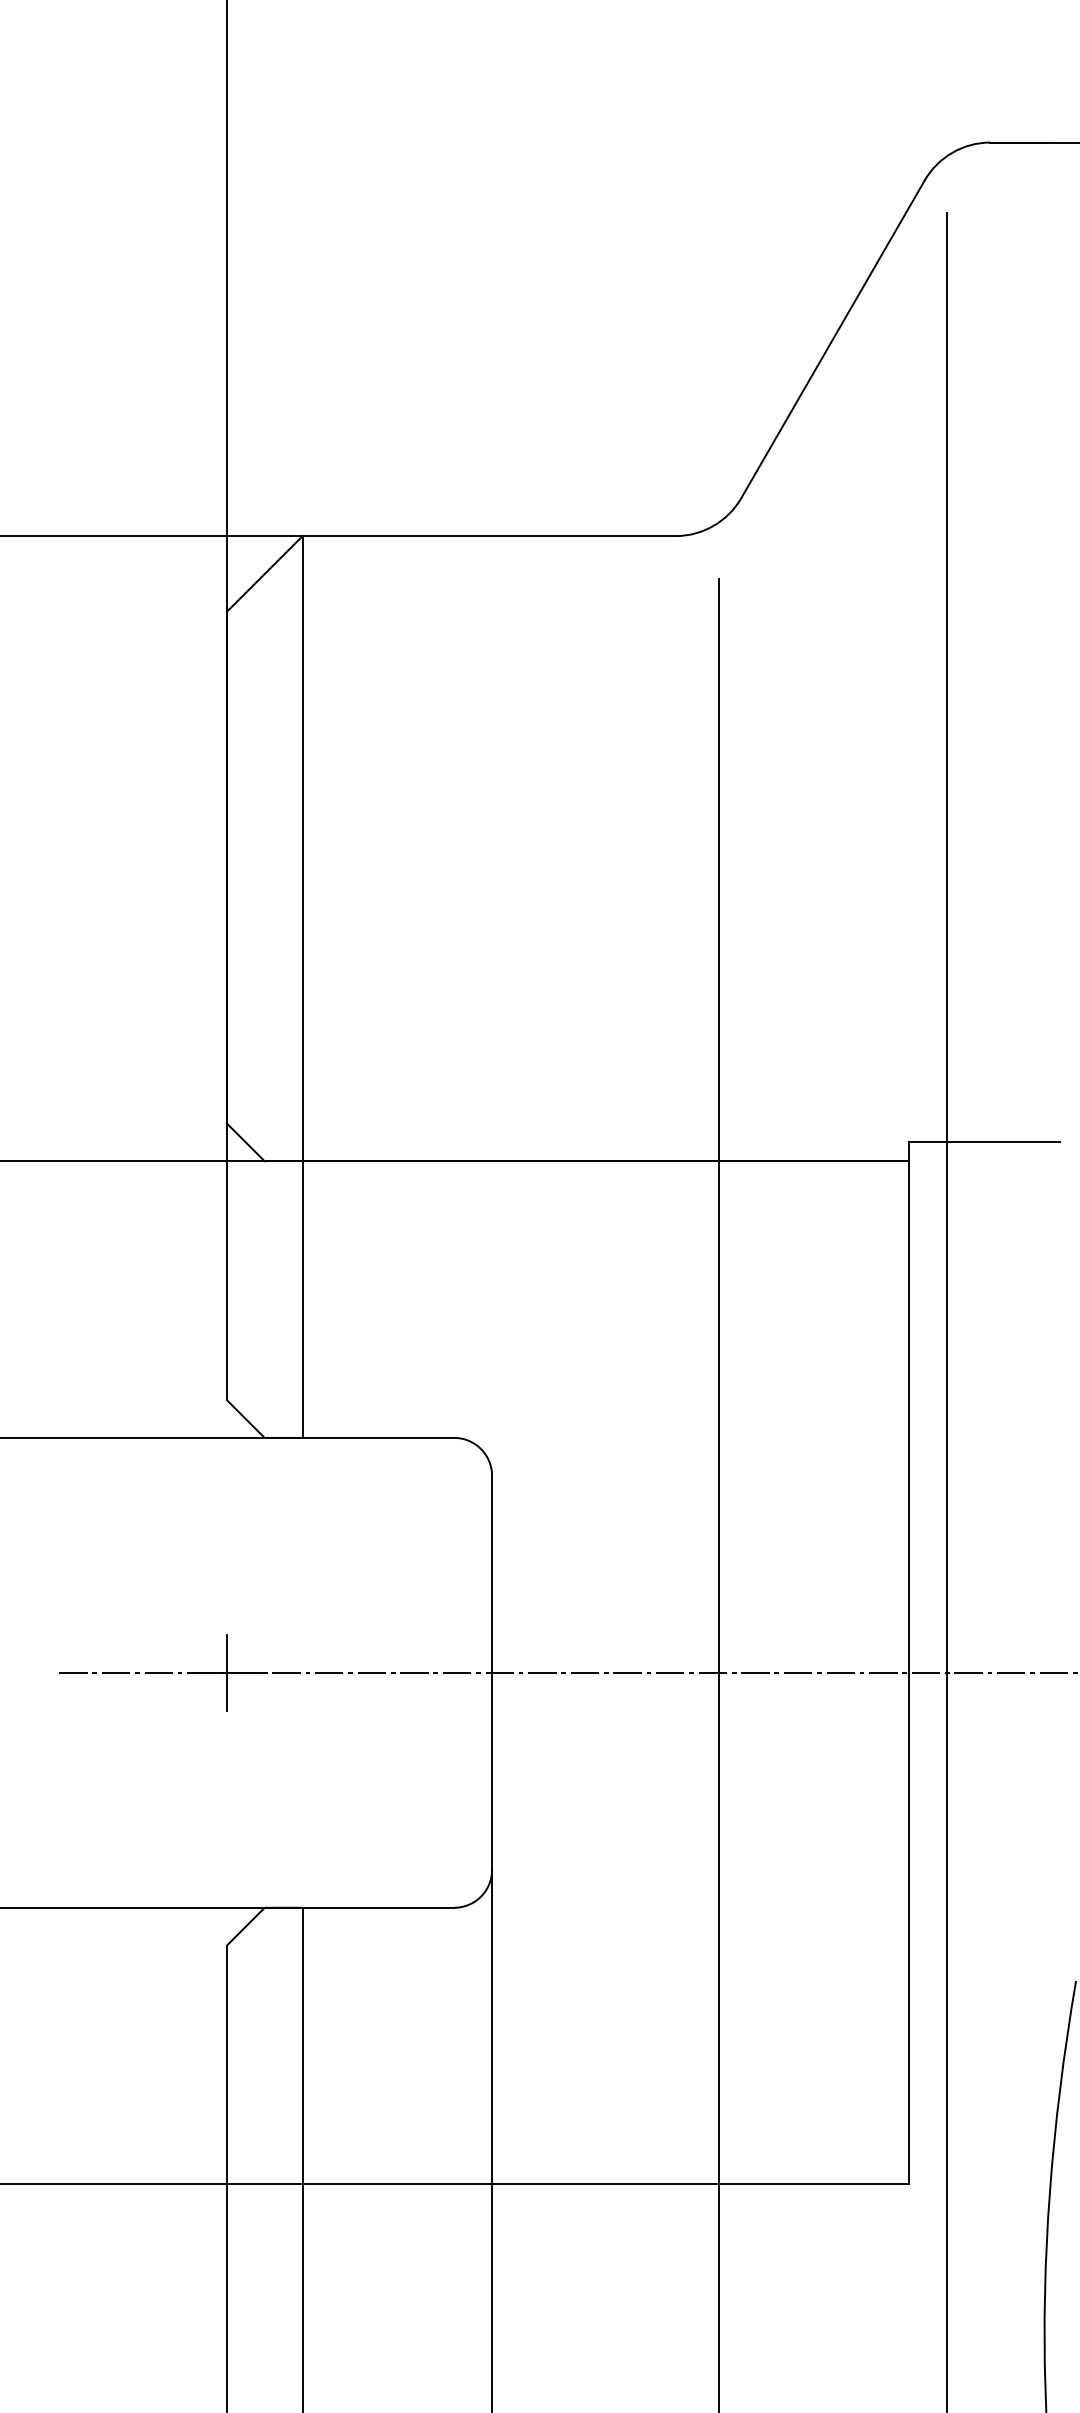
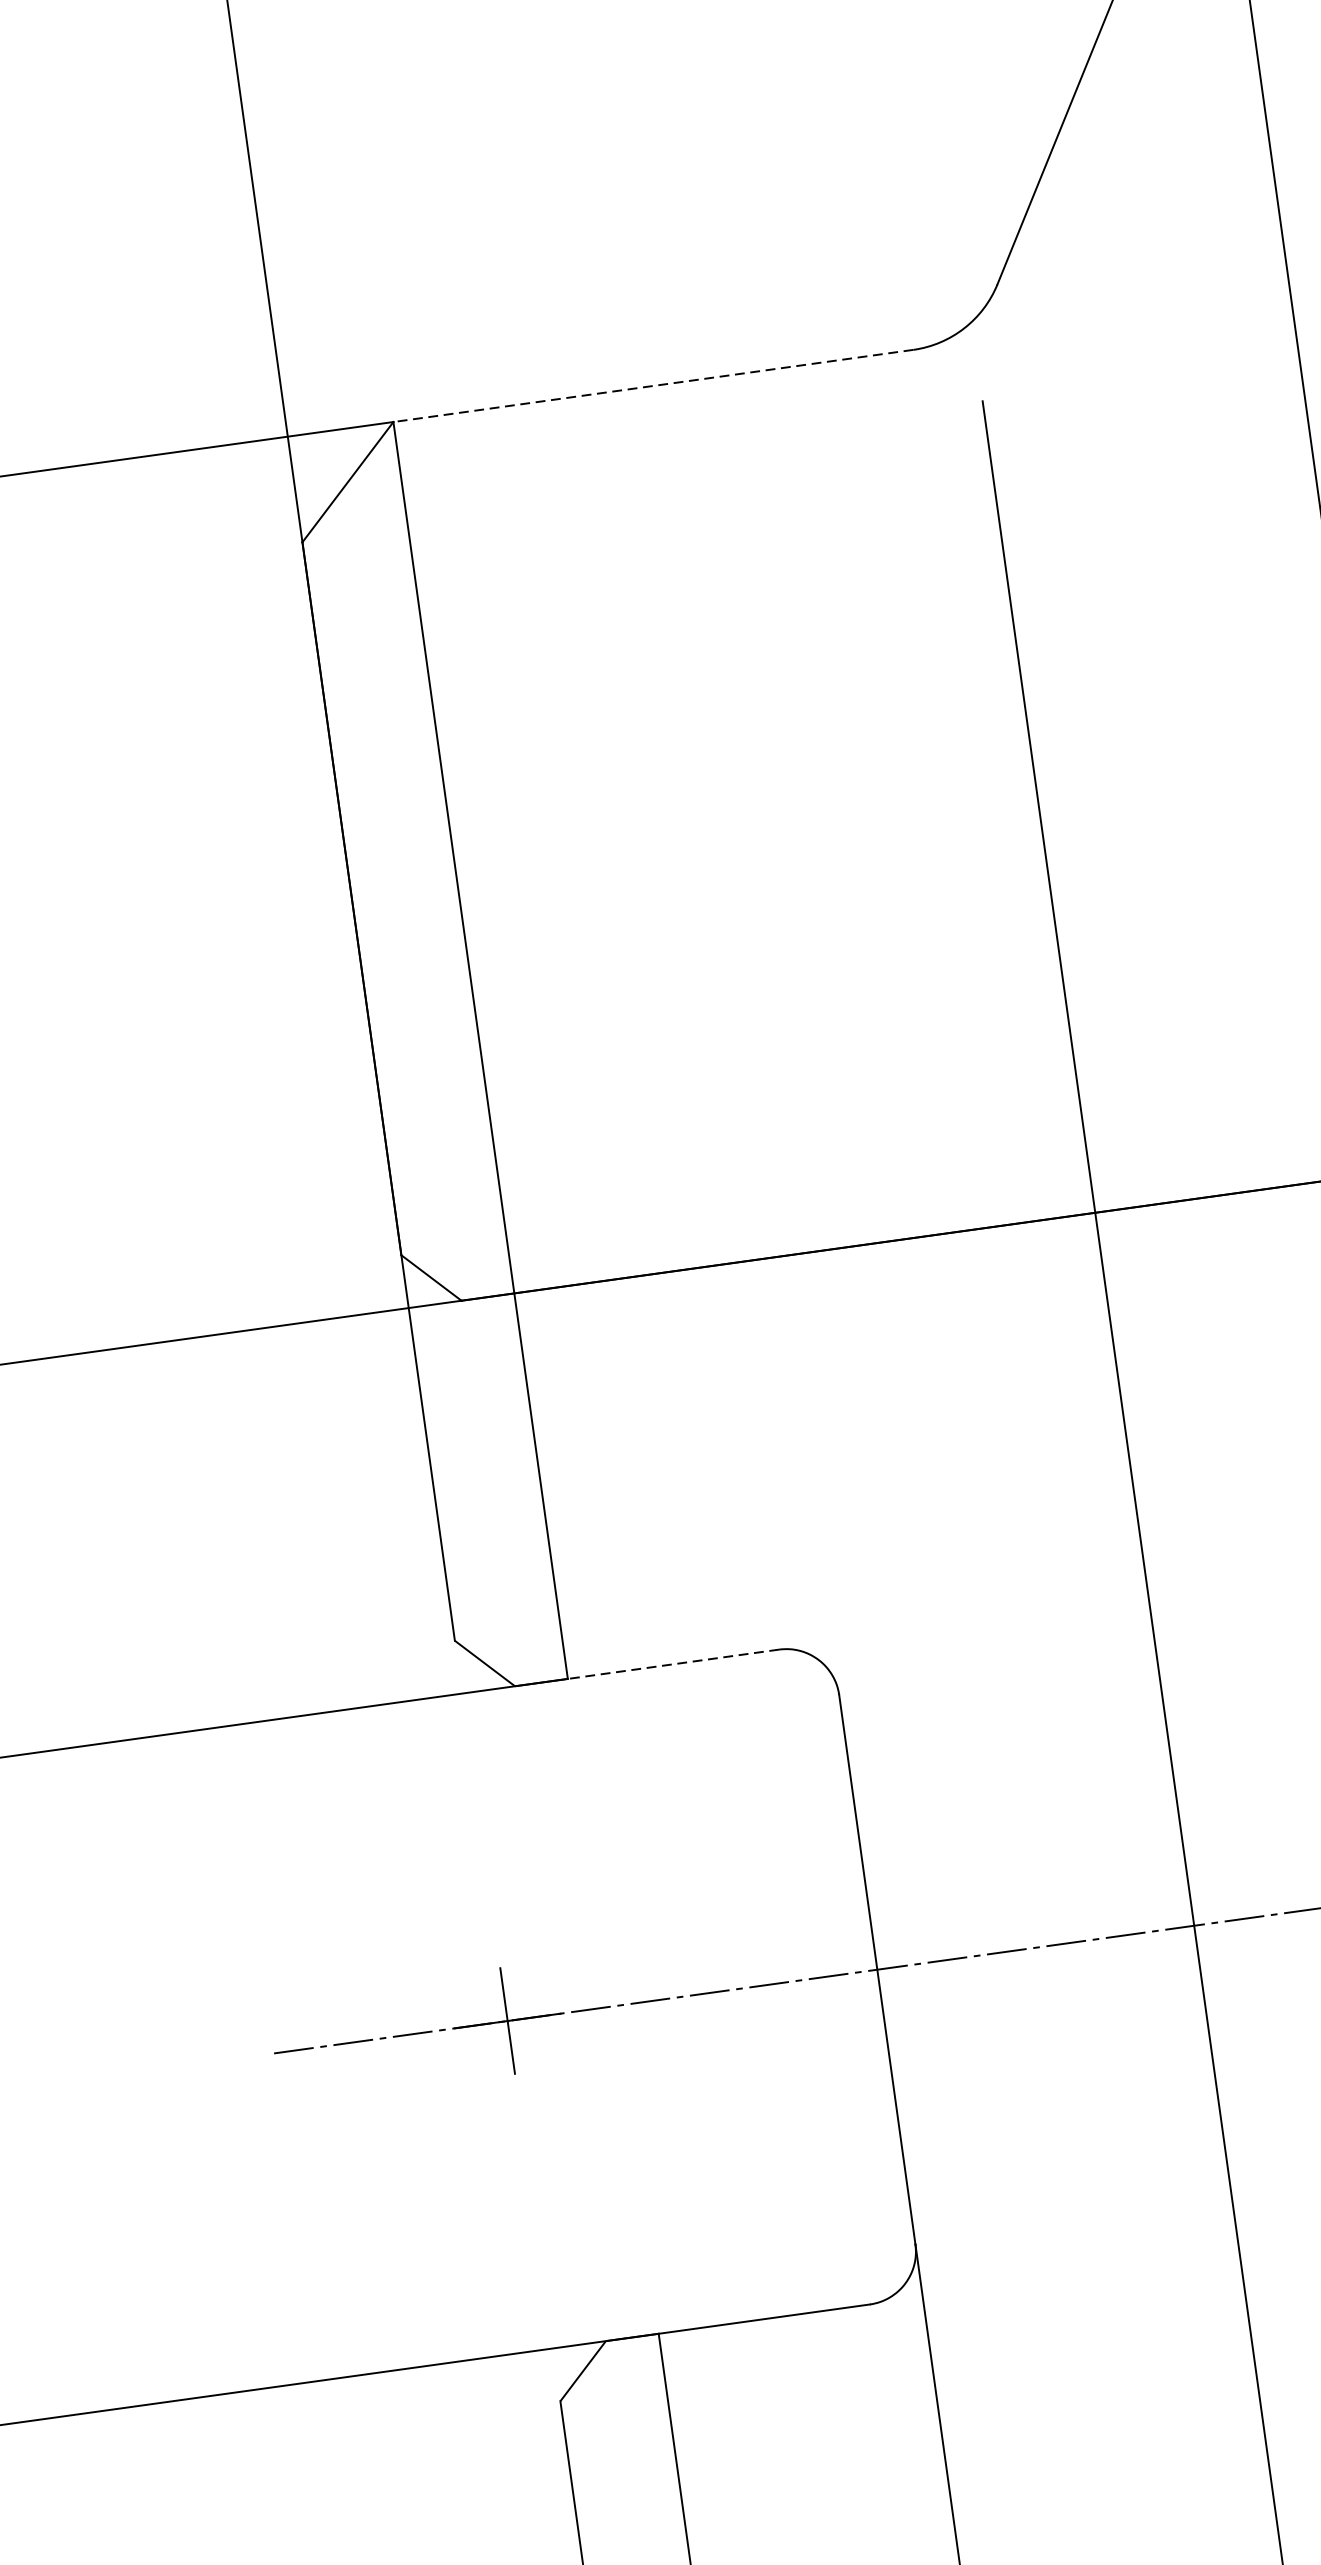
line: (489, 536) -> (653, 386), solid -> dashed
line: (378, 1437) -> (673, 1663), solid -> dashed

